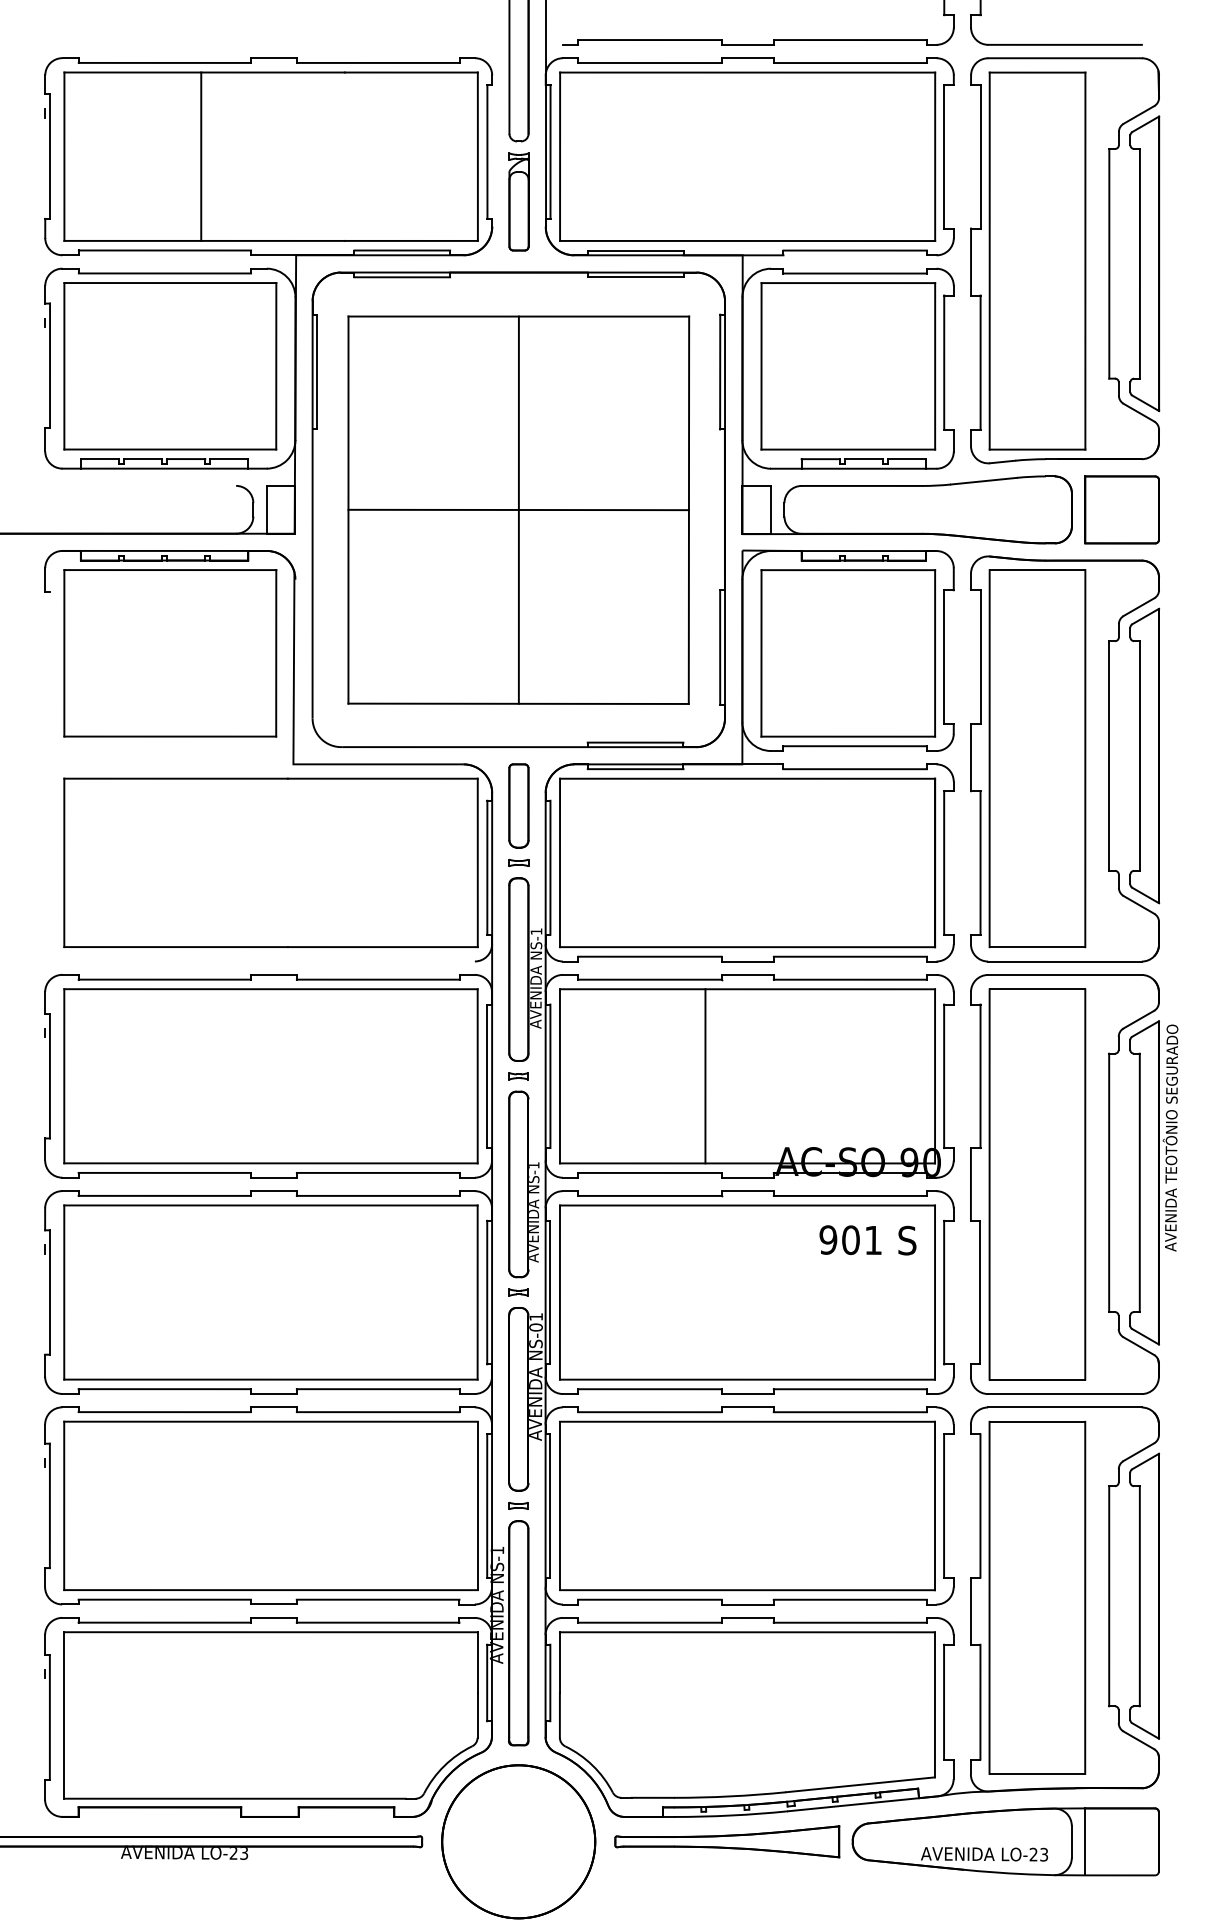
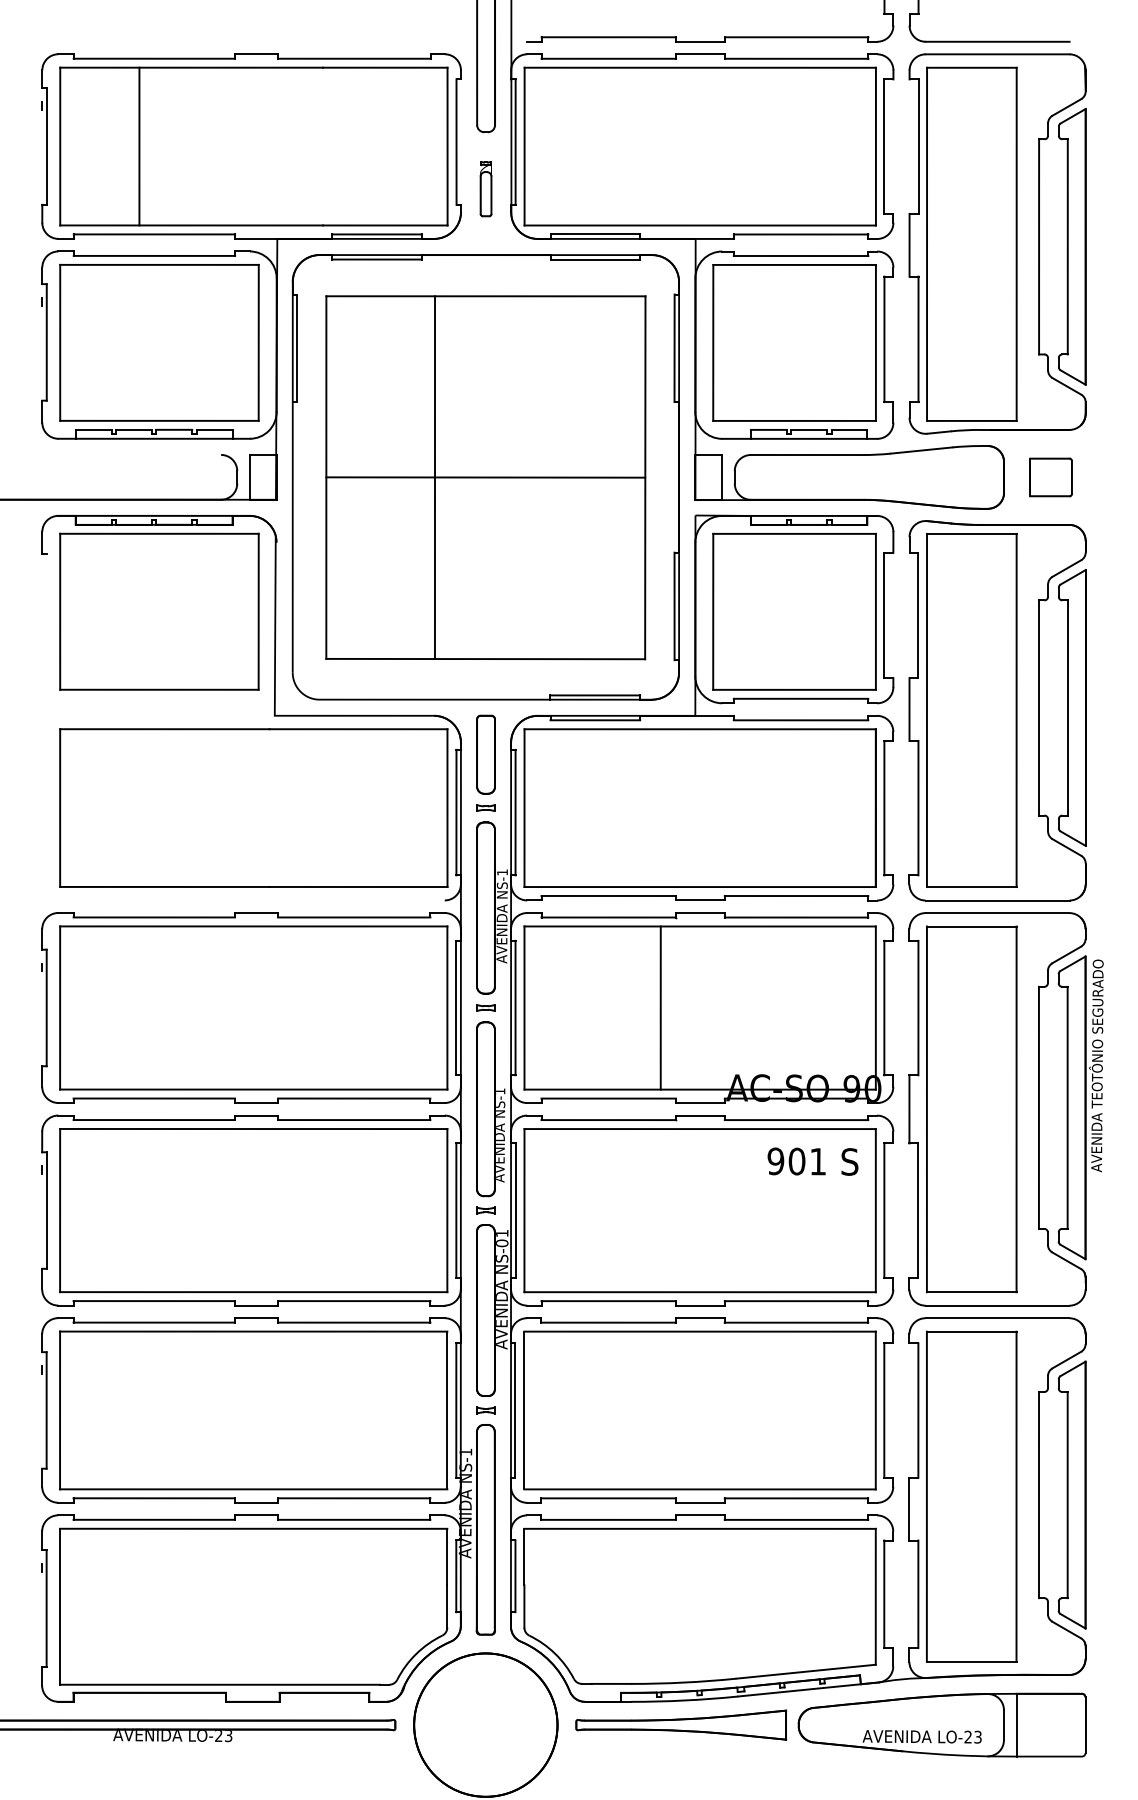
line: (201, 156) -> (139, 146), moved
part: (518, 201) -> (485, 188), size x0.6
line: (518, 509) -> (434, 477), moved
part: (1121, 509) -> (1050, 477), size x0.6

